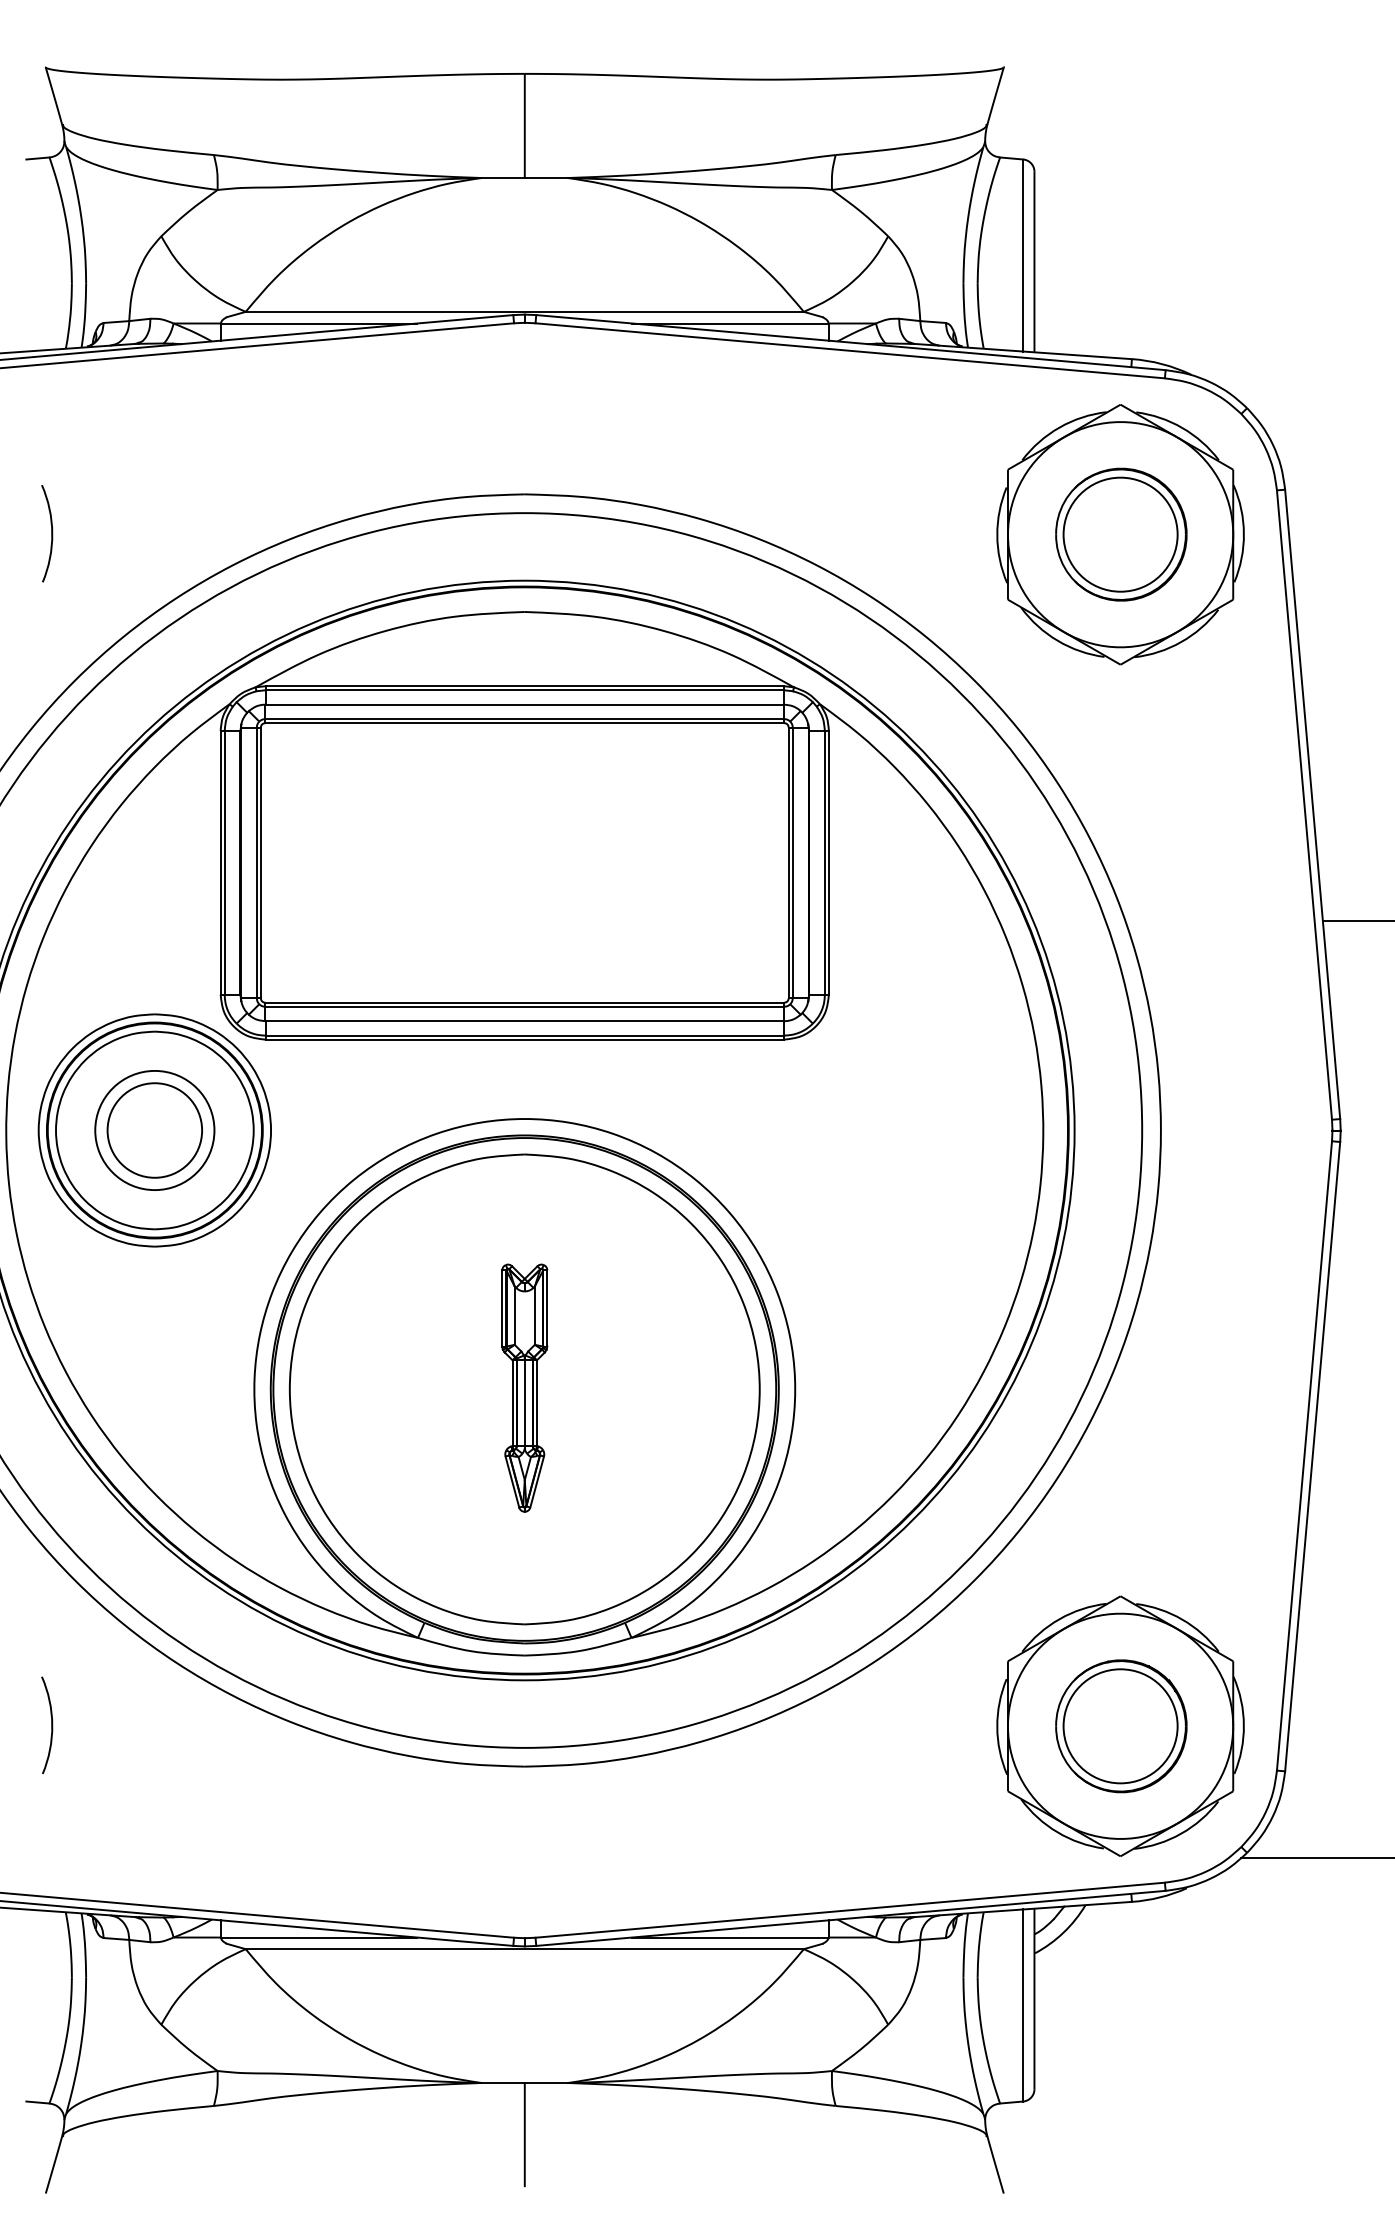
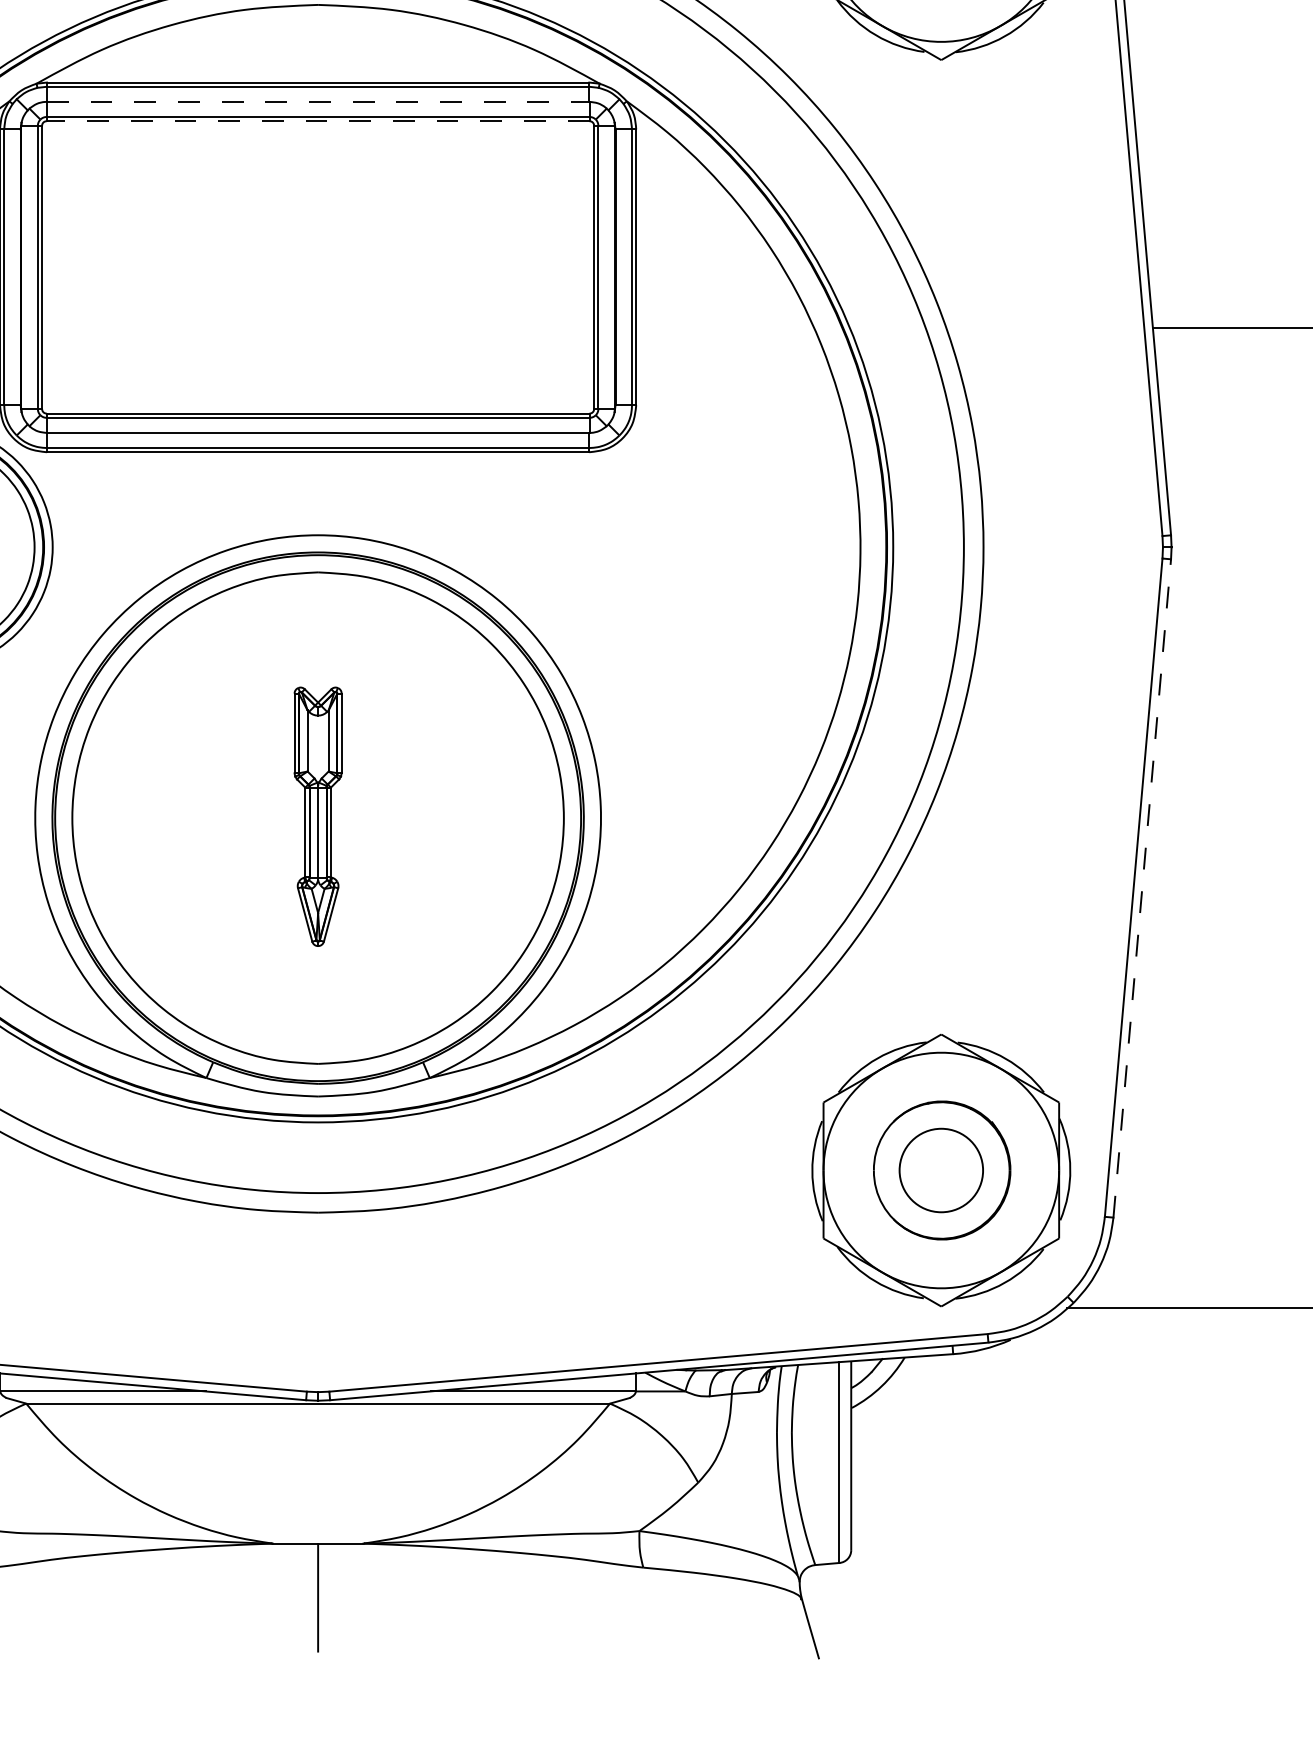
line: (525, 704) -> (318, 101), solid -> dashed
line: (524, 723) -> (317, 121), solid -> dashed
line: (1312, 1456) -> (1142, 888), solid -> dashed
circle: (1120, 1726) -> (941, 1170), size x0.7

